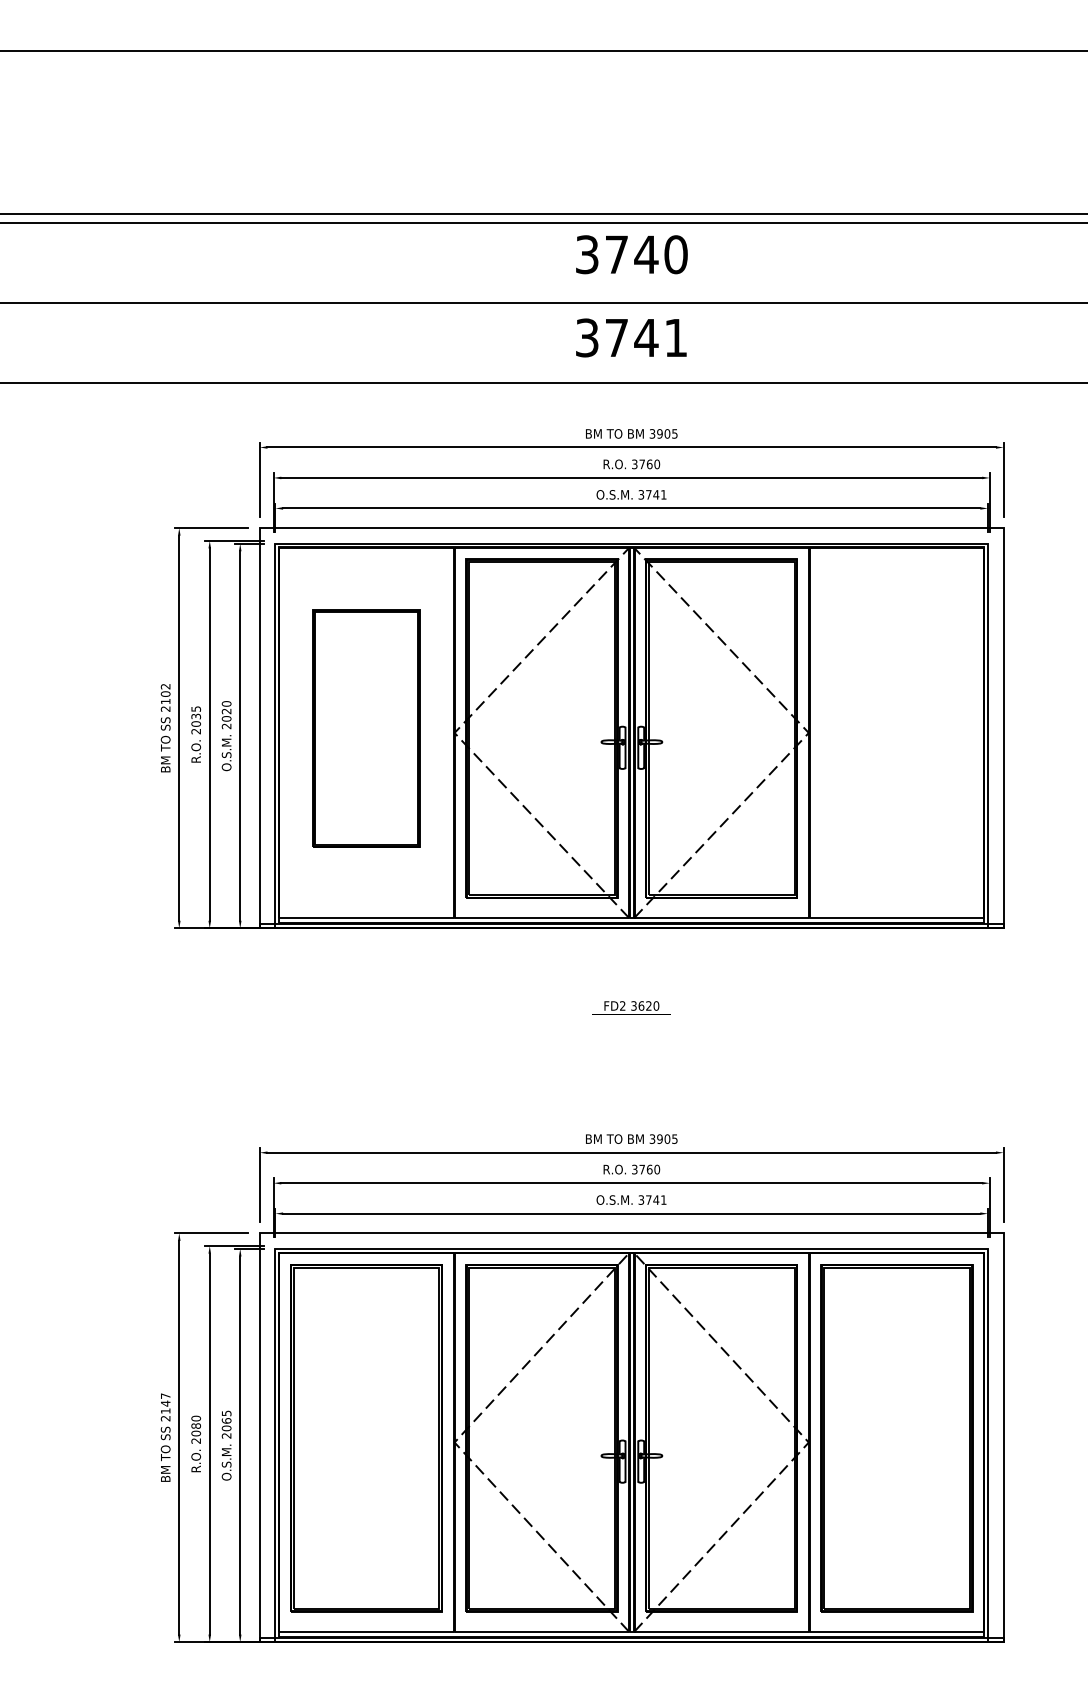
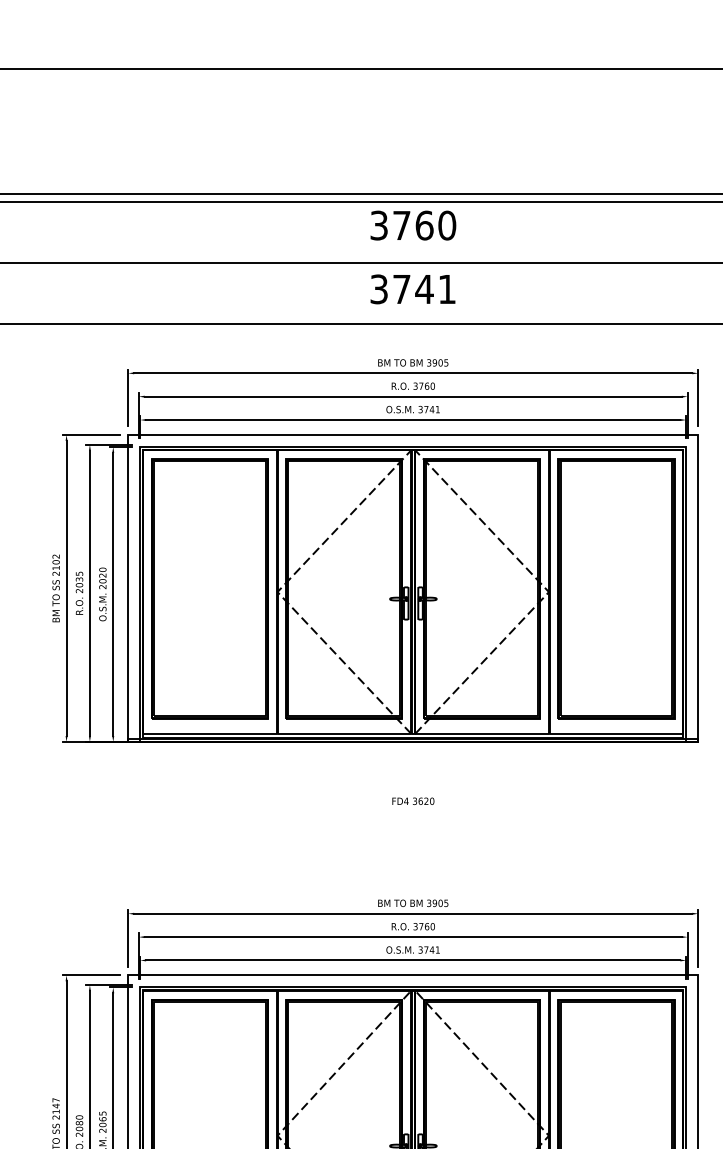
text: (646, 254) -> (424, 225), 3740 -> 3760
part: (366, 728) -> (210, 588), size x1.43
part: (896, 728) -> (616, 588), added
text: (622, 1005) -> (406, 800), FD2 -> FD4

